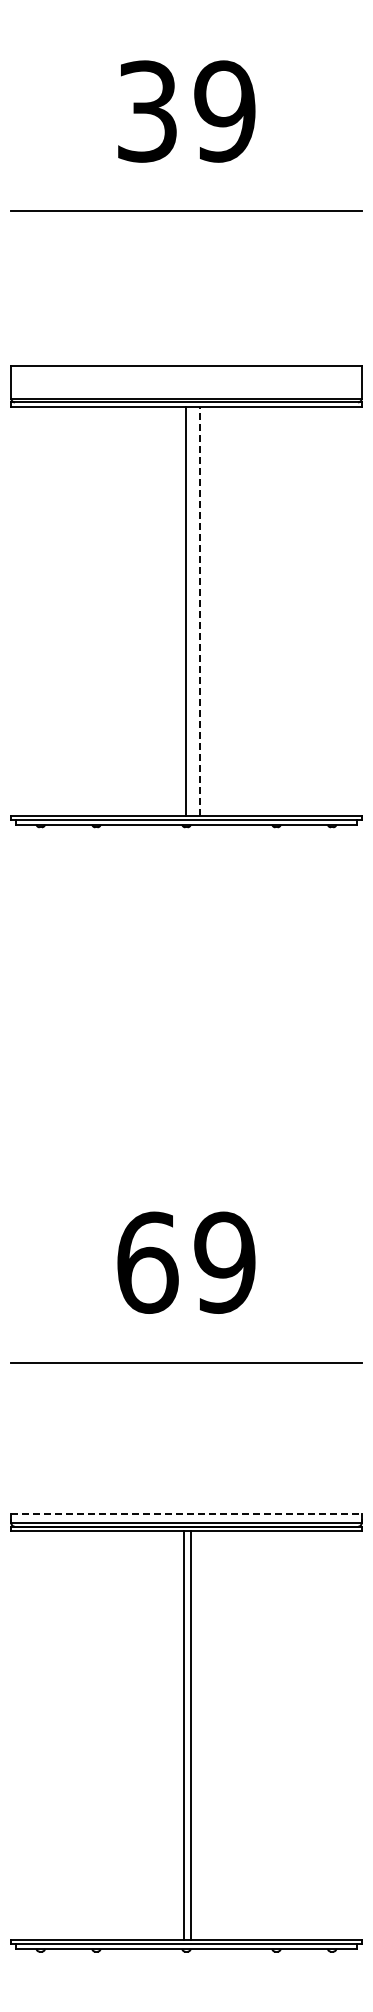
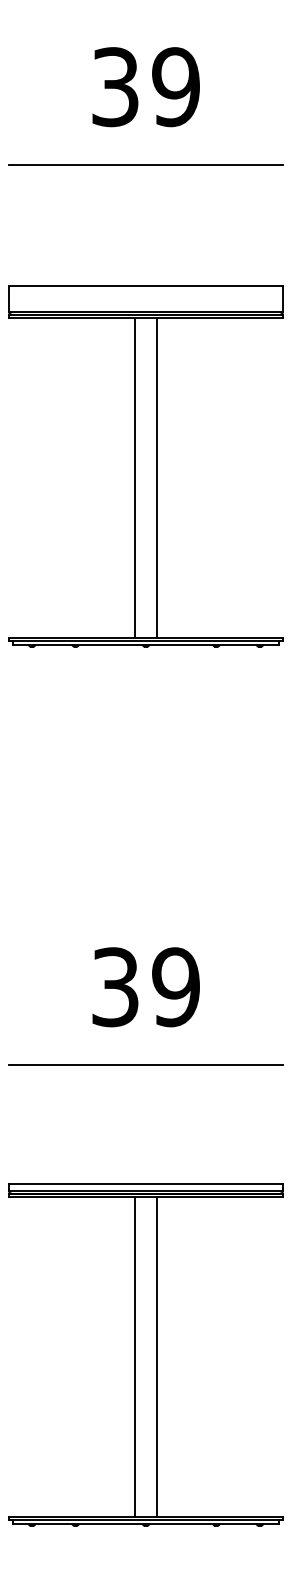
line: (186, 610) -> (135, 477), moved
line: (199, 610) -> (156, 477), dashed -> solid
text: (147, 1262) -> (115, 987), 69 -> 39
line: (187, 1514) -> (146, 1184), dashed -> solid
line: (183, 1735) -> (156, 1356), moved
line: (191, 1735) -> (135, 1356), moved

